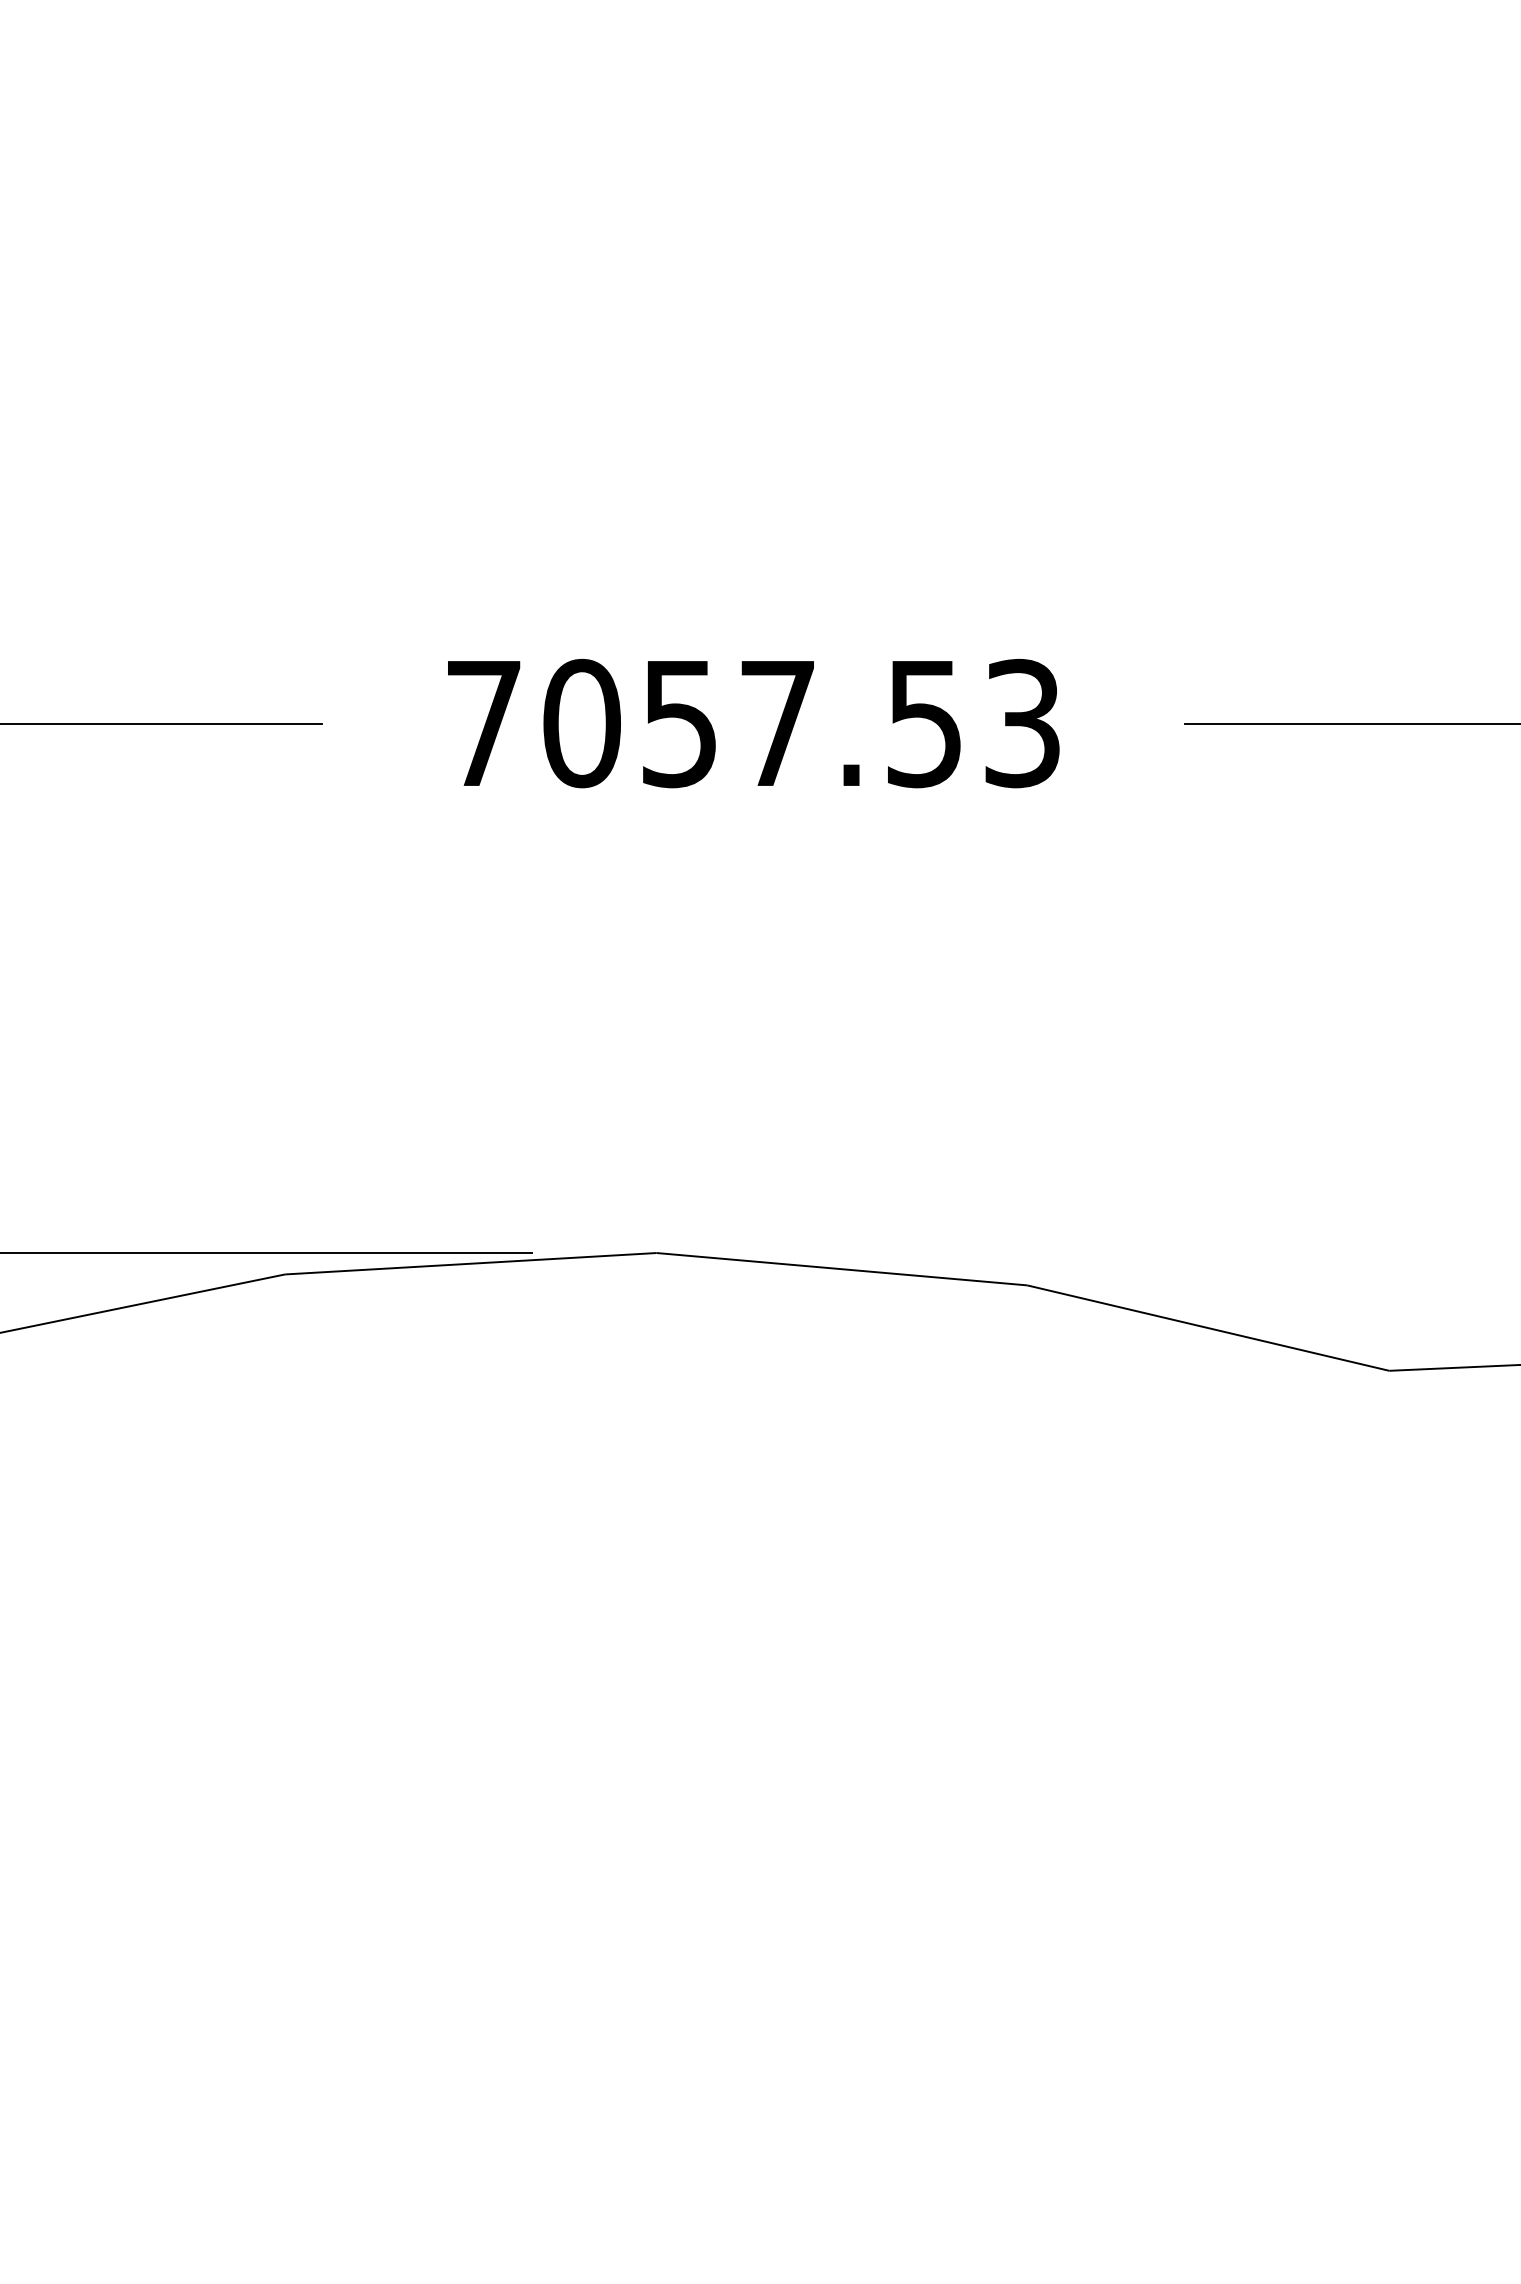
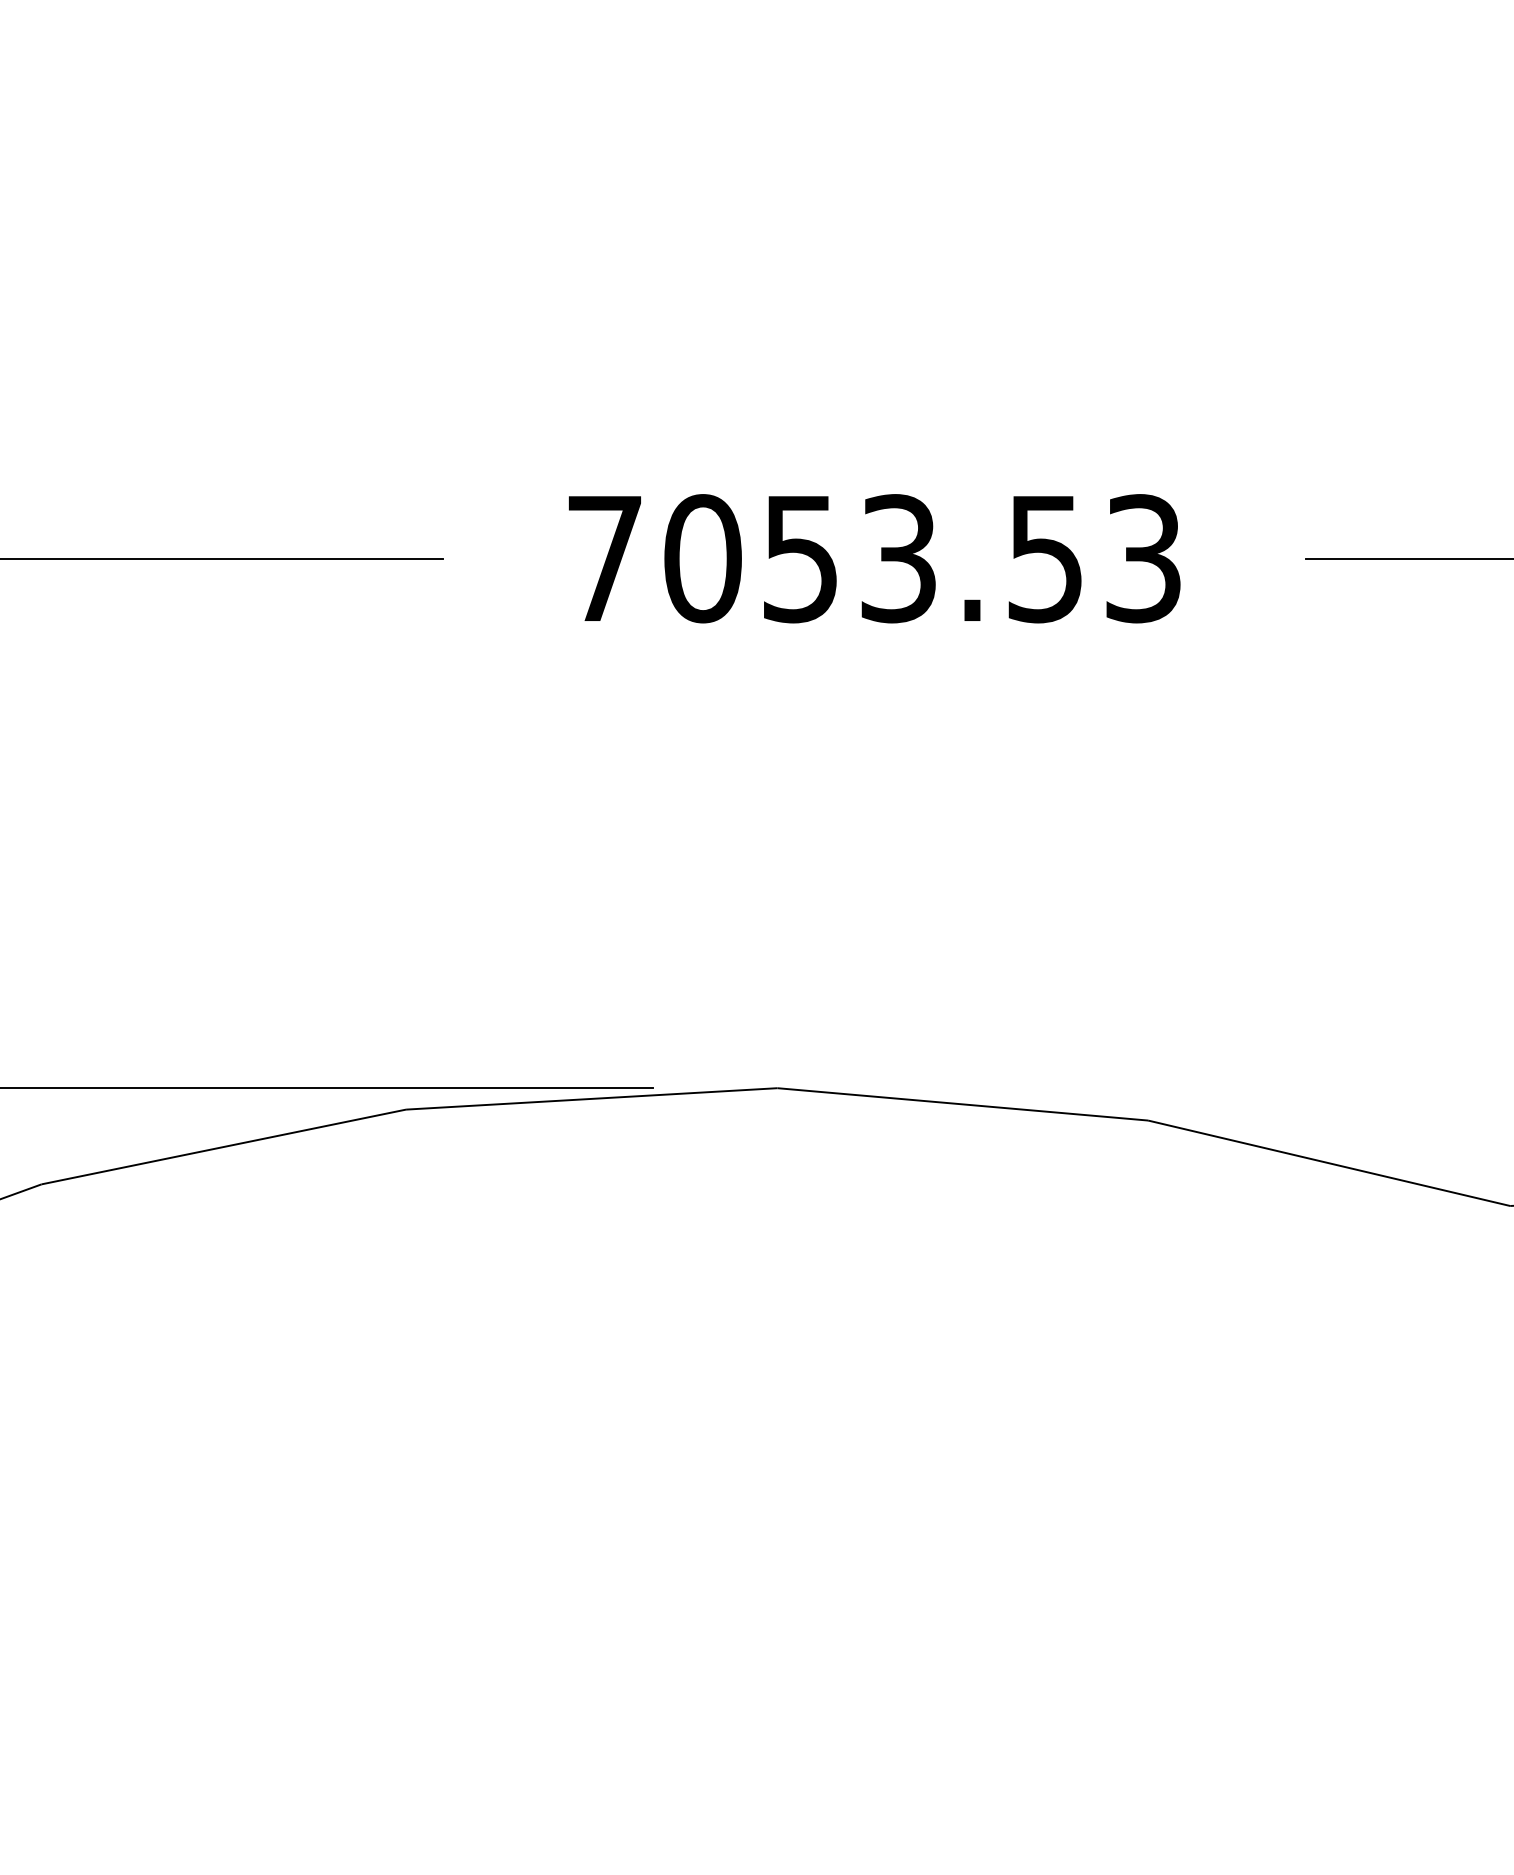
text: (777, 723) -> (898, 558), 7057.53 -> 7053.53

